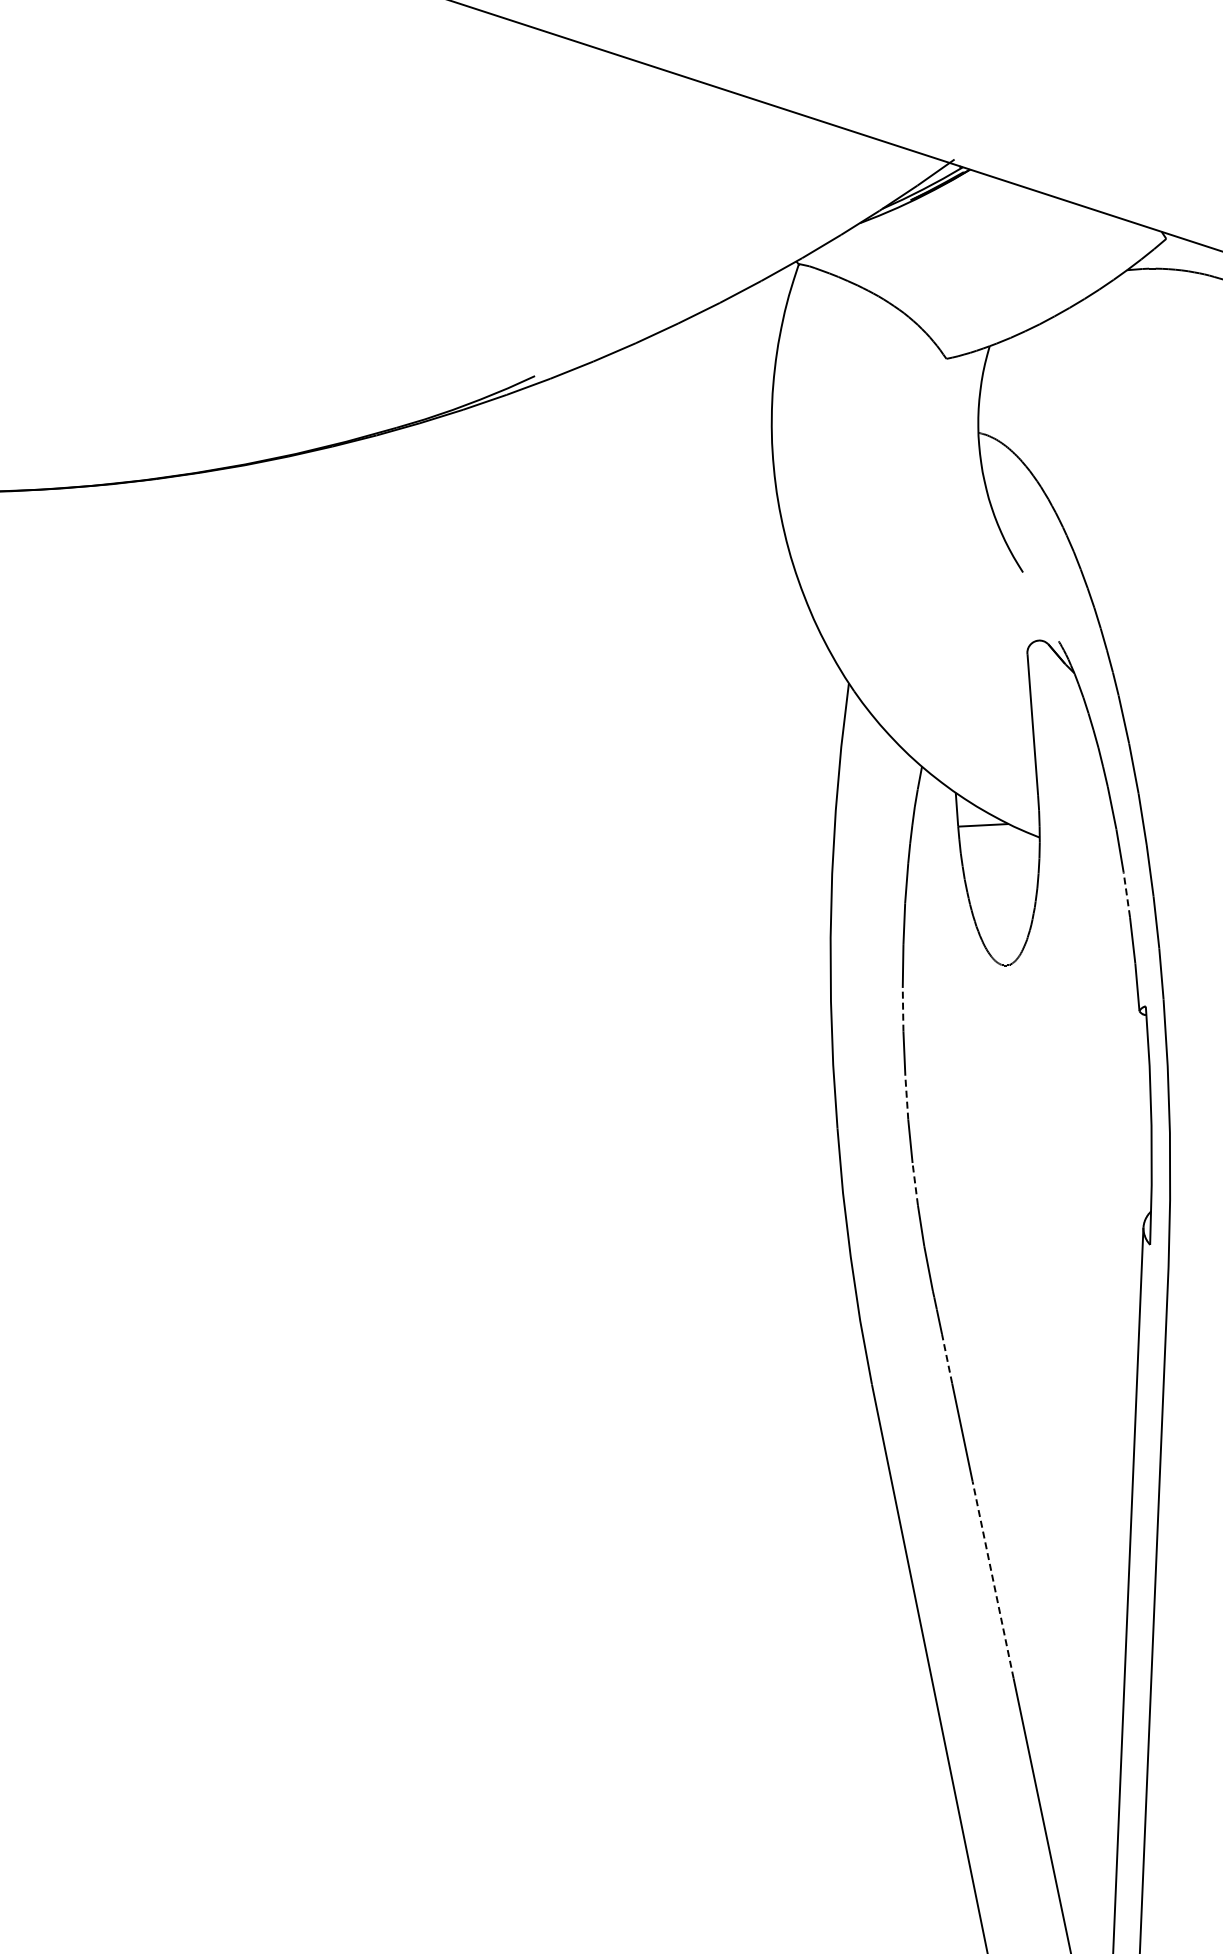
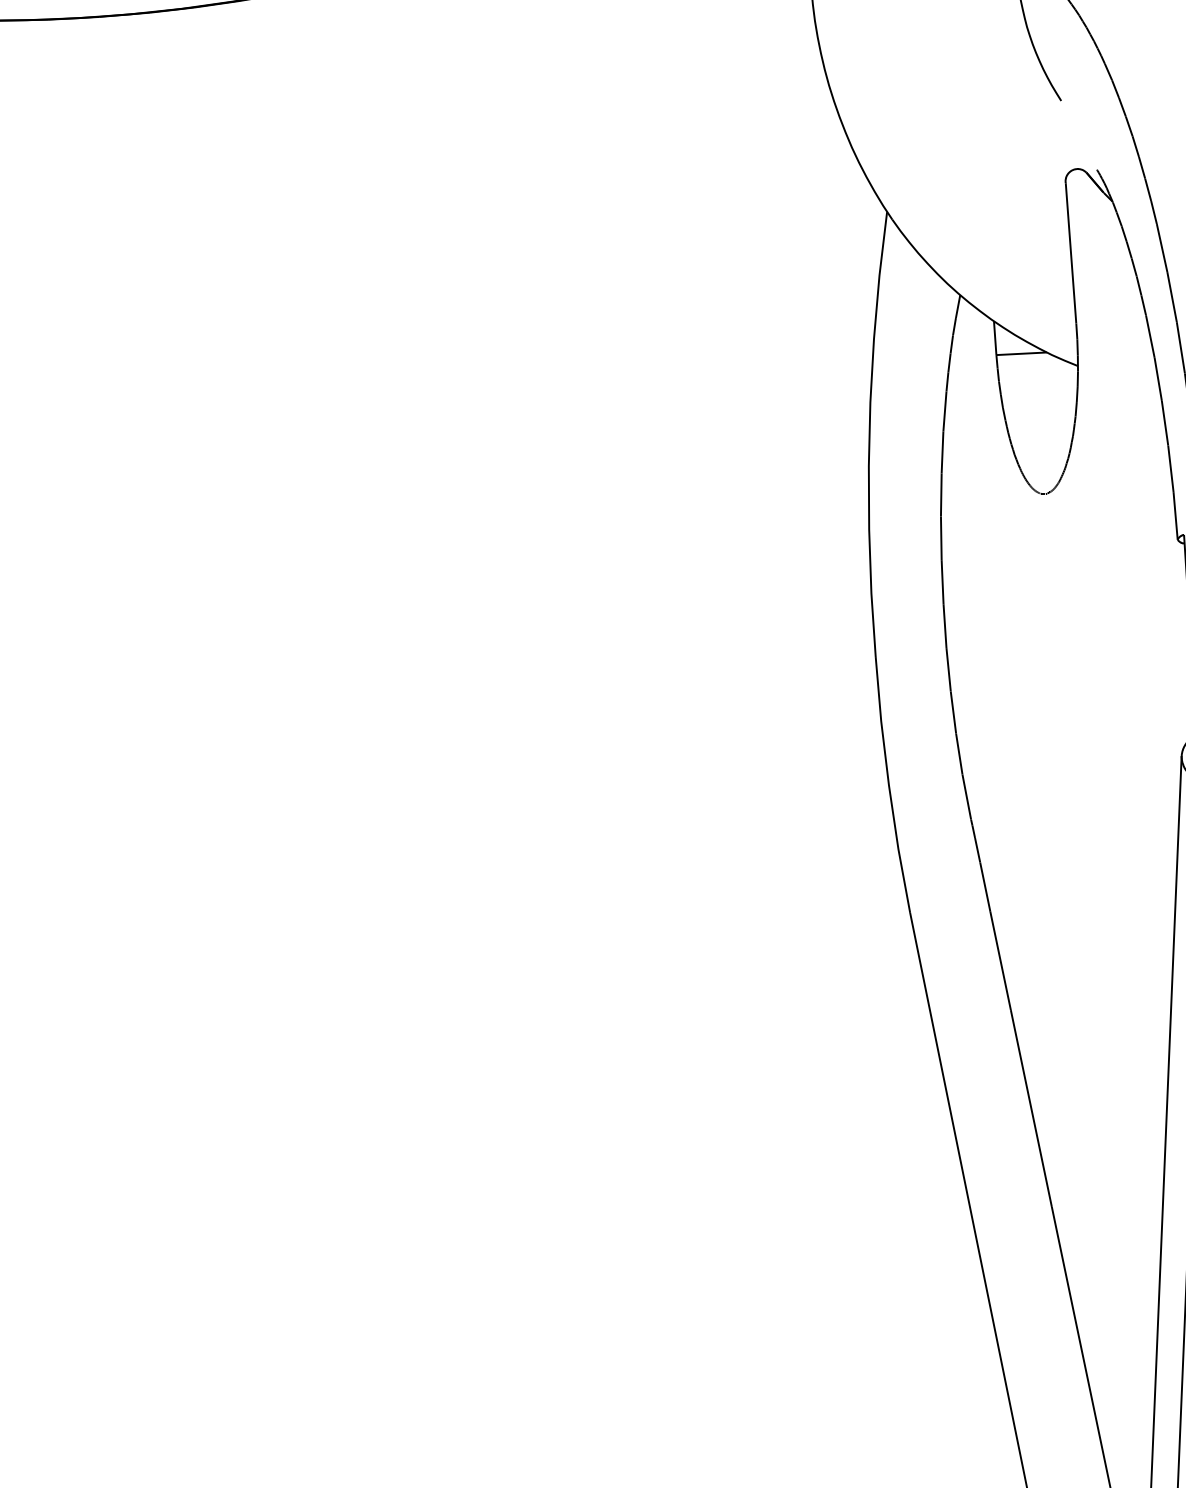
line: (1126, 894) -> (1164, 422), dashed -> solid
line: (903, 1009) -> (941, 537), dashed -> solid
line: (906, 1097) -> (944, 625), dashed -> solid
line: (915, 1183) -> (953, 711), dashed -> solid
line: (946, 1358) -> (984, 886), dashed -> solid
line: (993, 1579) -> (1031, 1107), dashed -> solid

